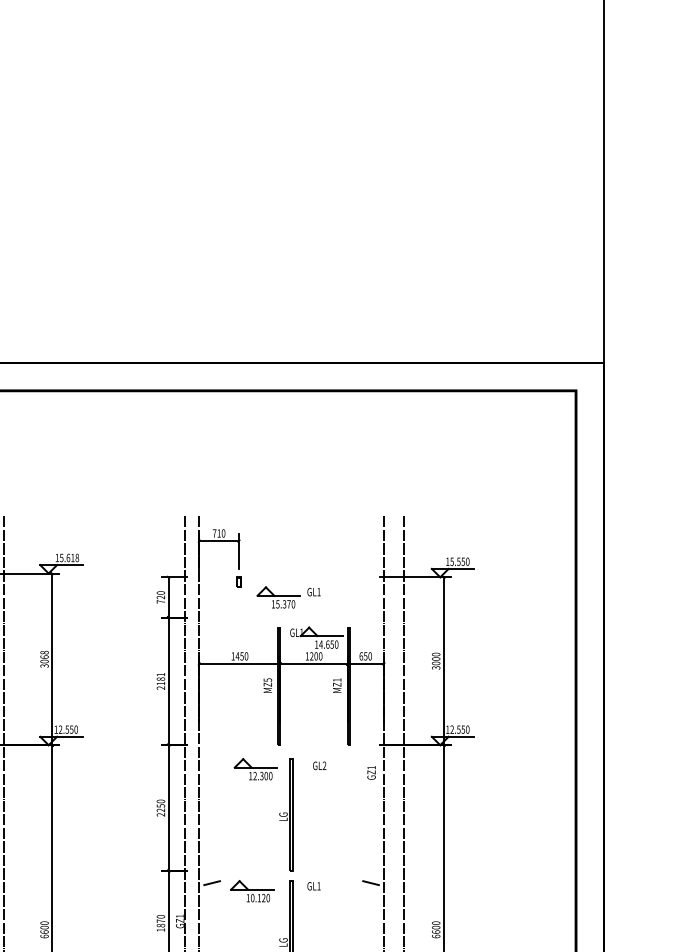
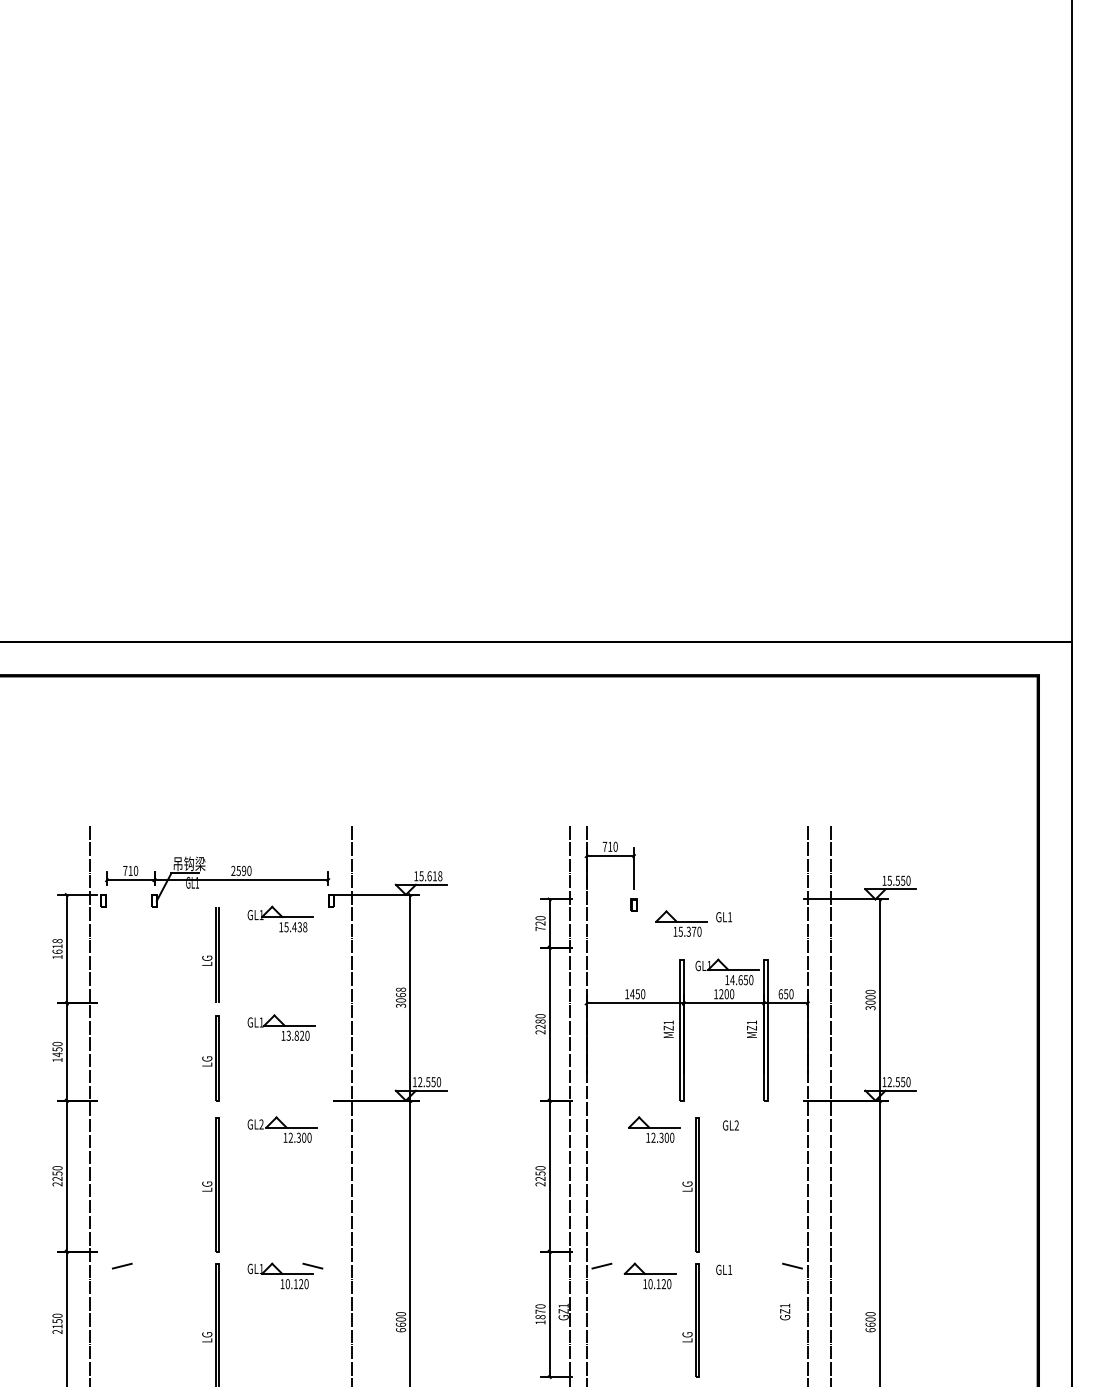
text: (160, 679) -> (540, 1021), 2181 -> 2280
text: (267, 679) -> (668, 1022), MZ5 -> MZ1
text: (371, 772) -> (785, 1311), moved

